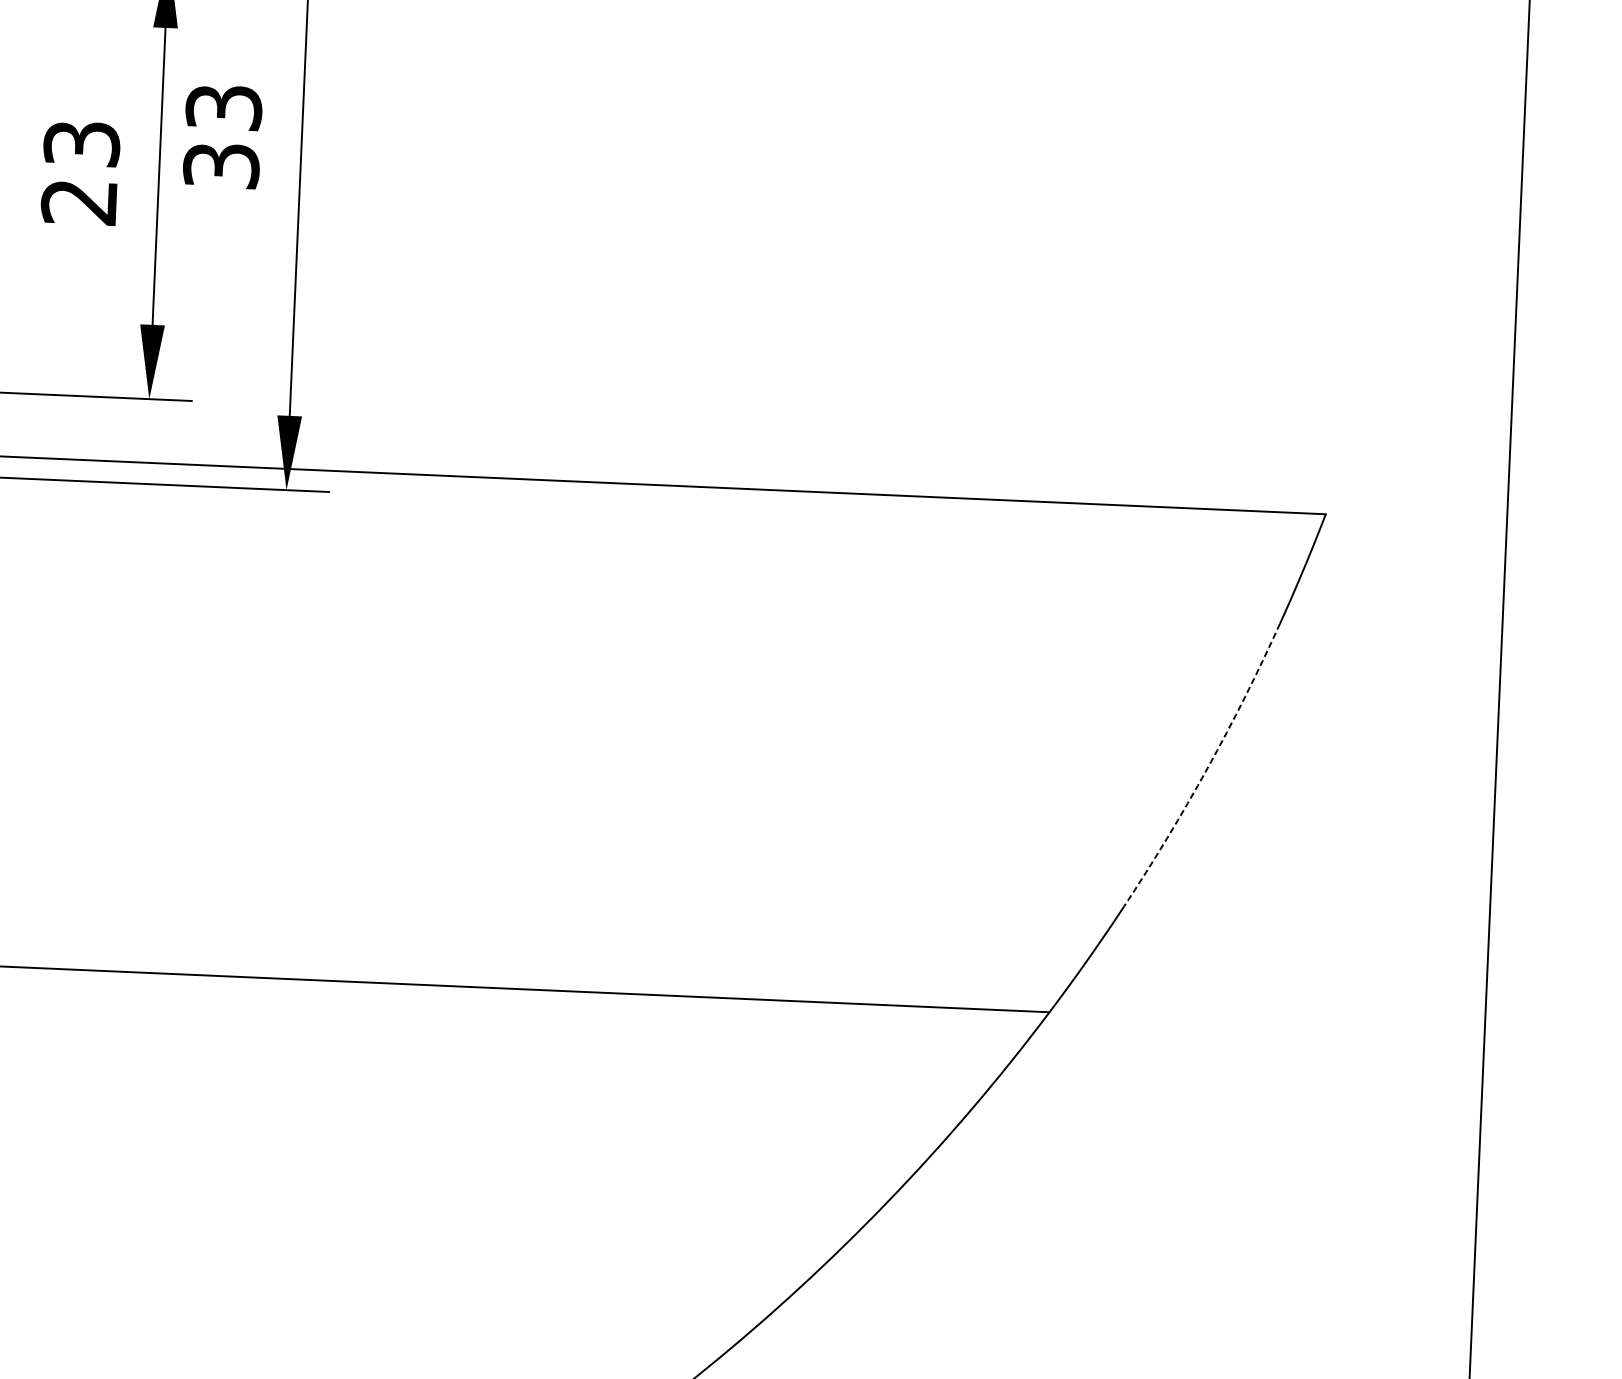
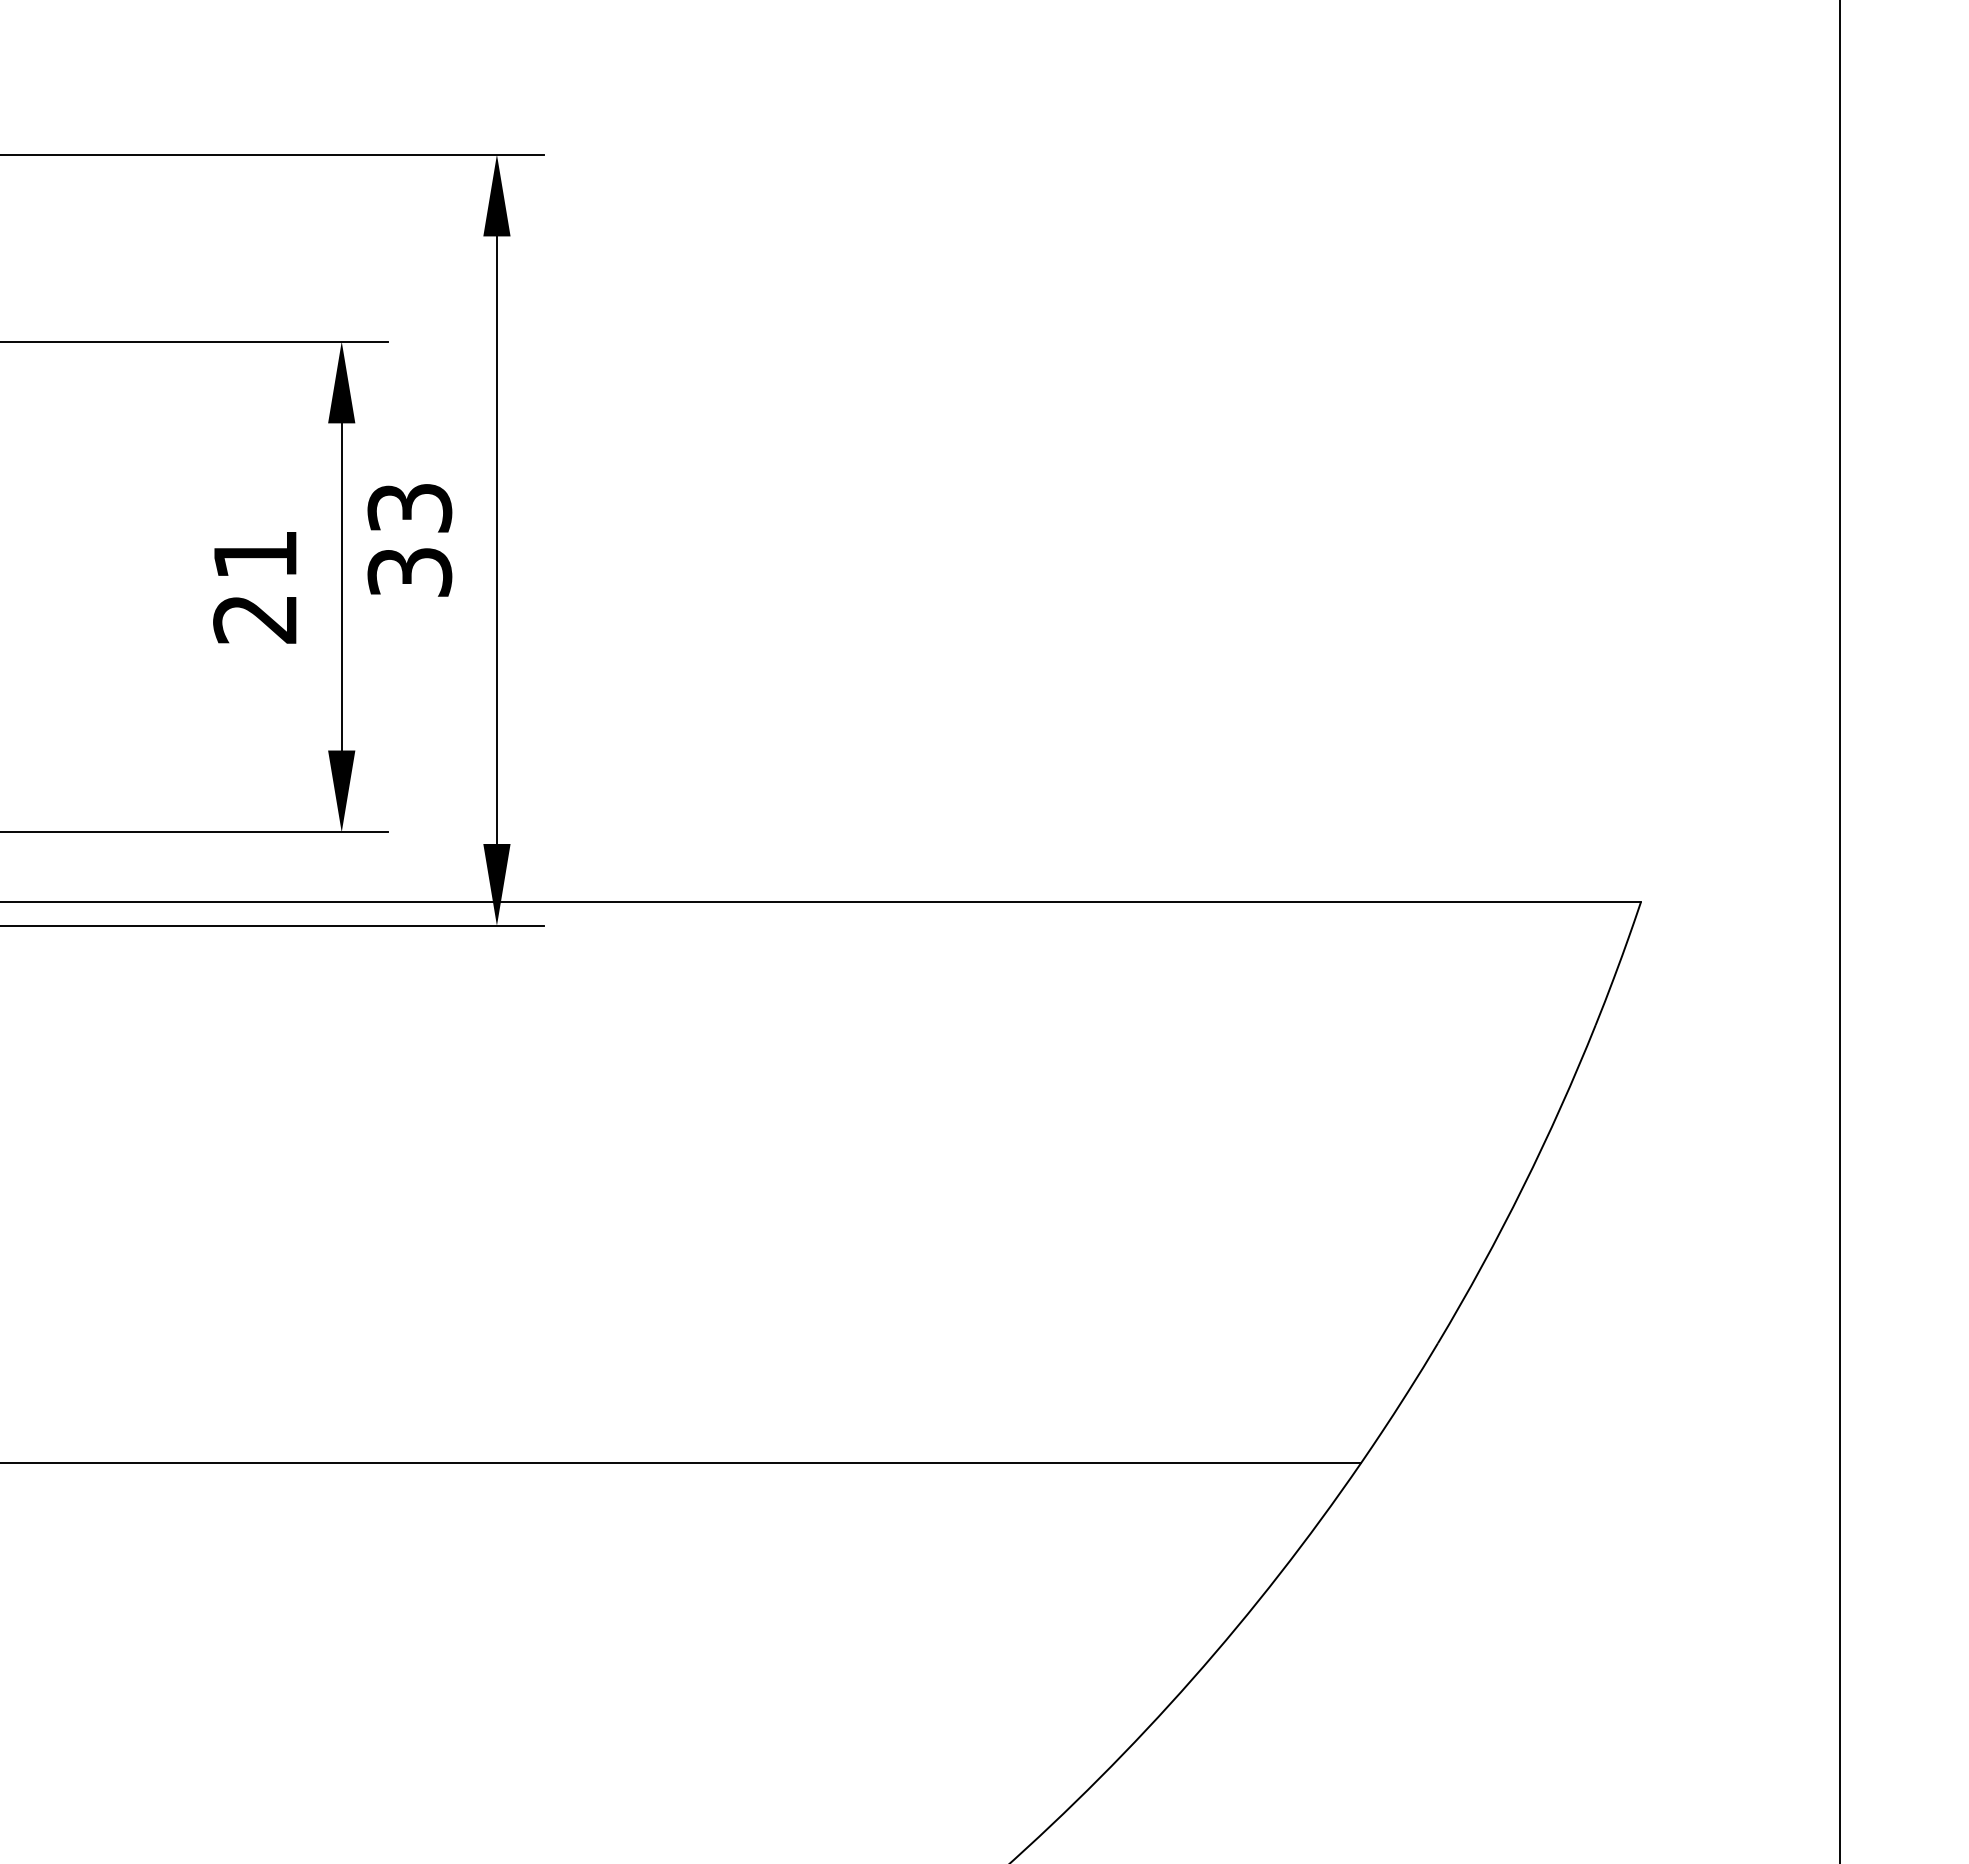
text: (82, 143) -> (255, 554), 23 -> 21
arc: (1207, 768) -> (1523, 1187), dashed -> solid

